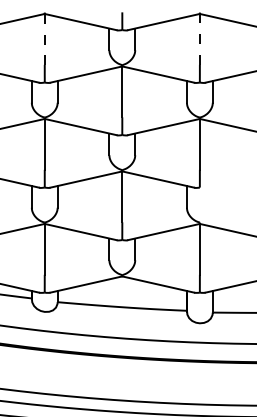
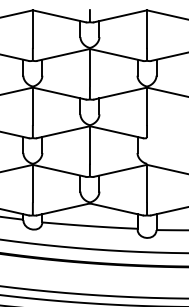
line: (44, 39) -> (32, 29), dashed -> solid
line: (200, 39) -> (147, 29), dashed -> solid

